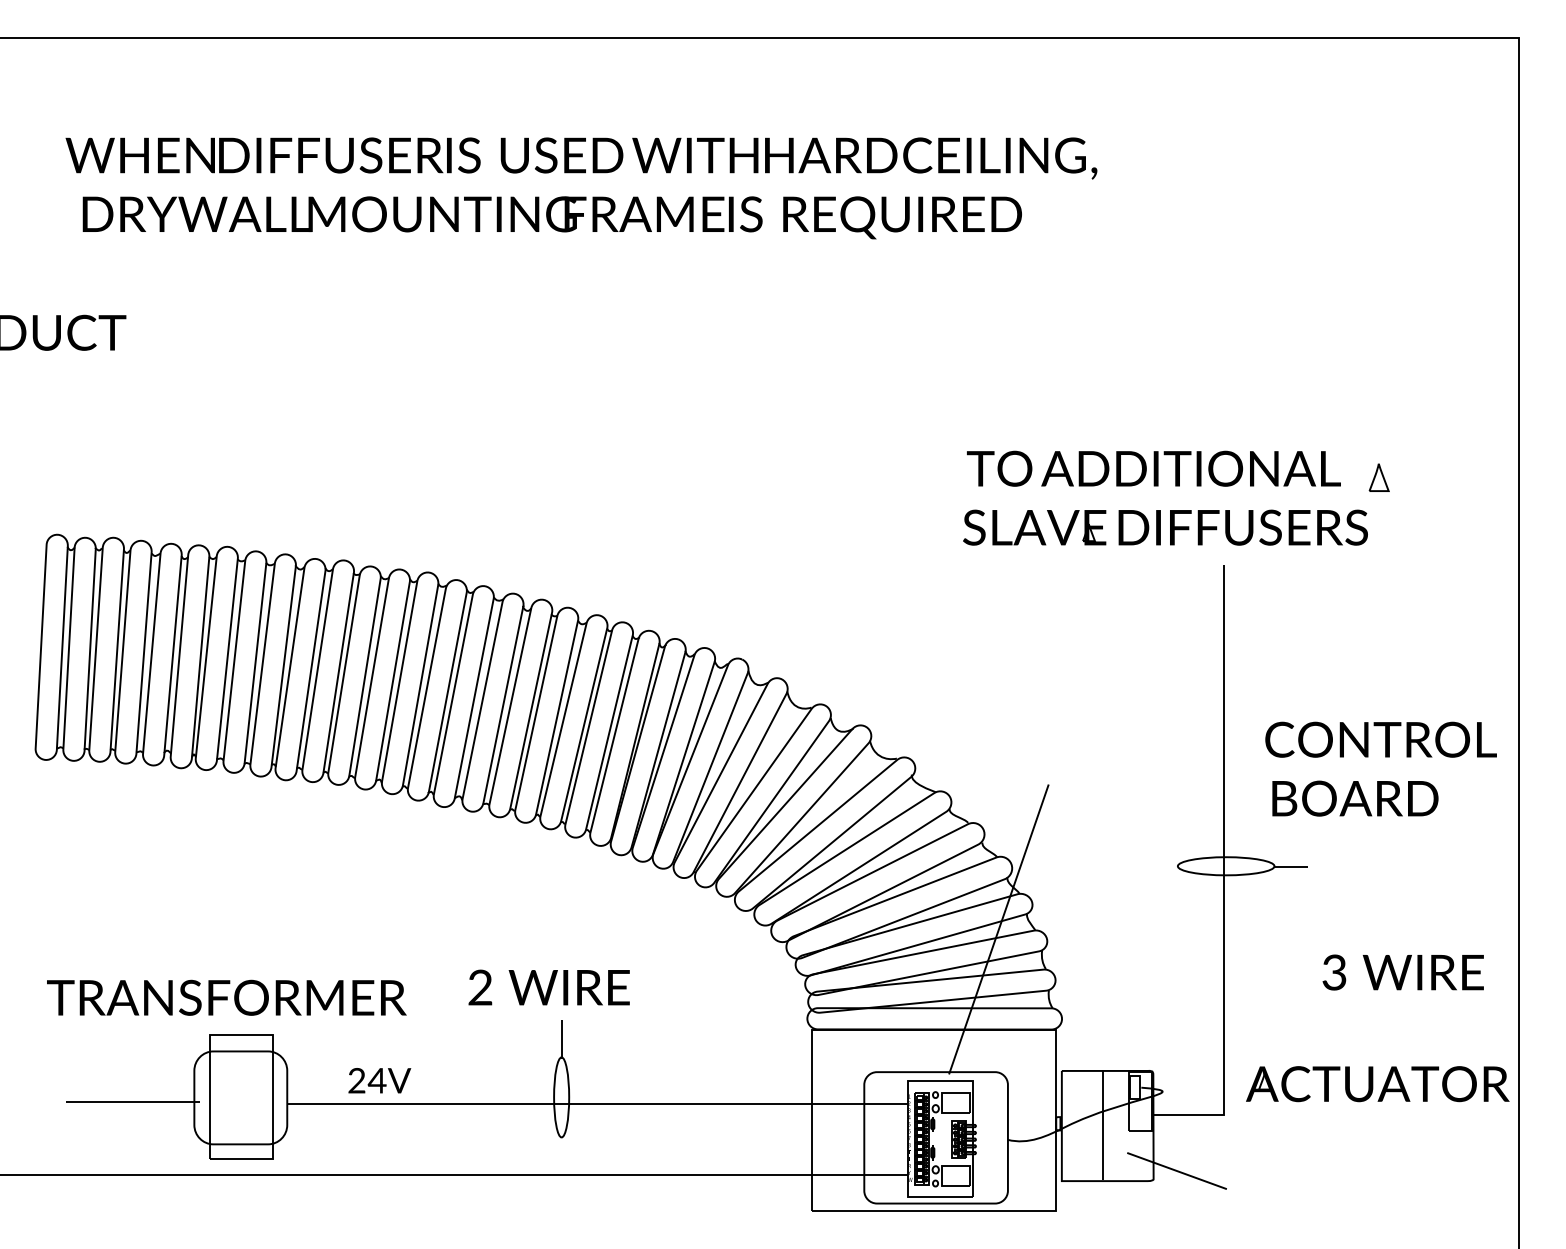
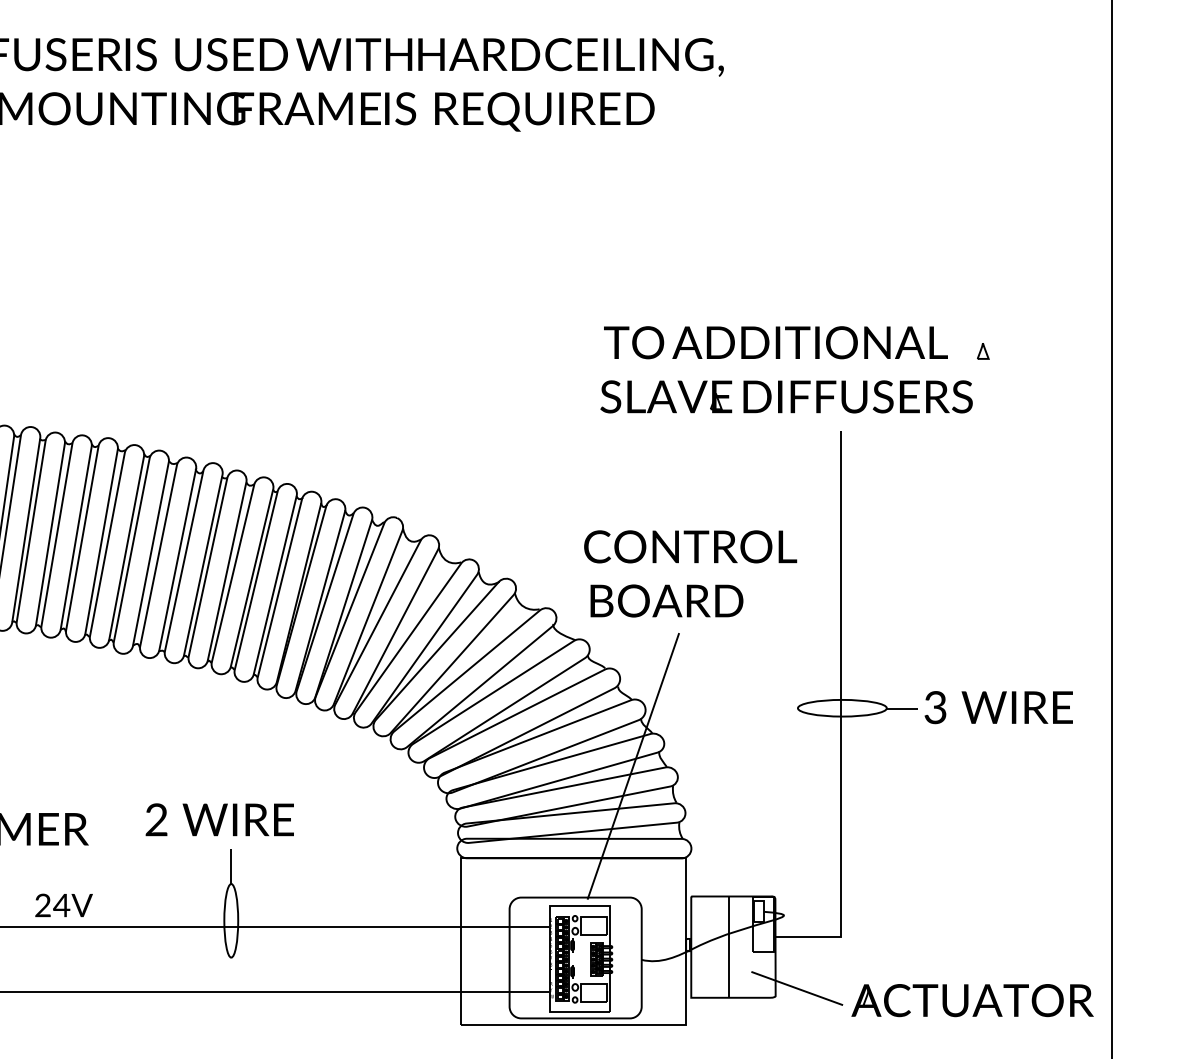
part: (1379, 478) -> (983, 351), size x0.62
text: (1380, 768) -> (690, 573), moved
text: (1402, 972) -> (998, 707), moved
part: (1377, 1084) -> (972, 1000), moved

